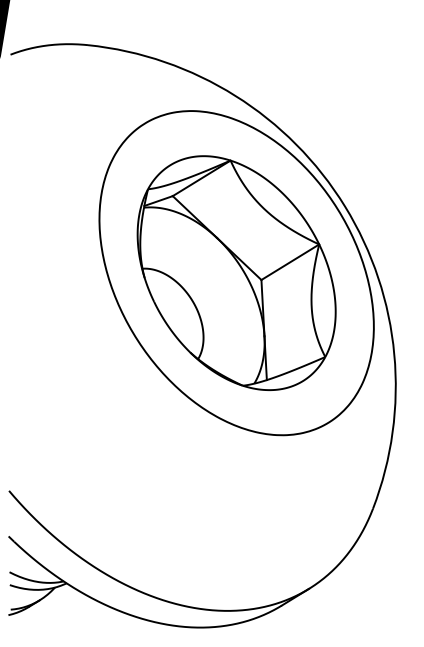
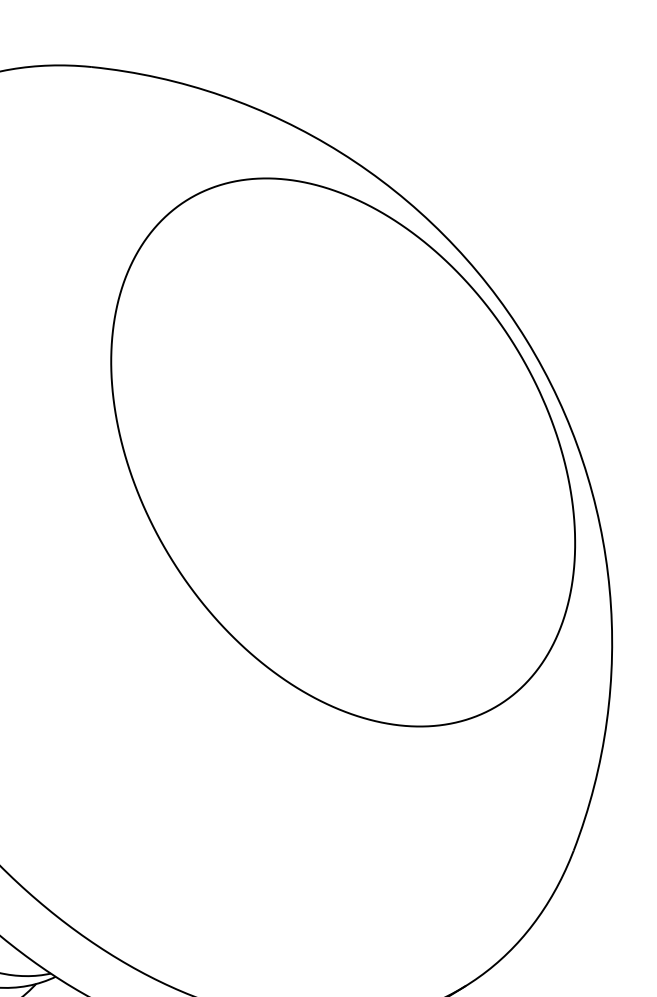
part: (236, 272) -> (342, 451), removed

